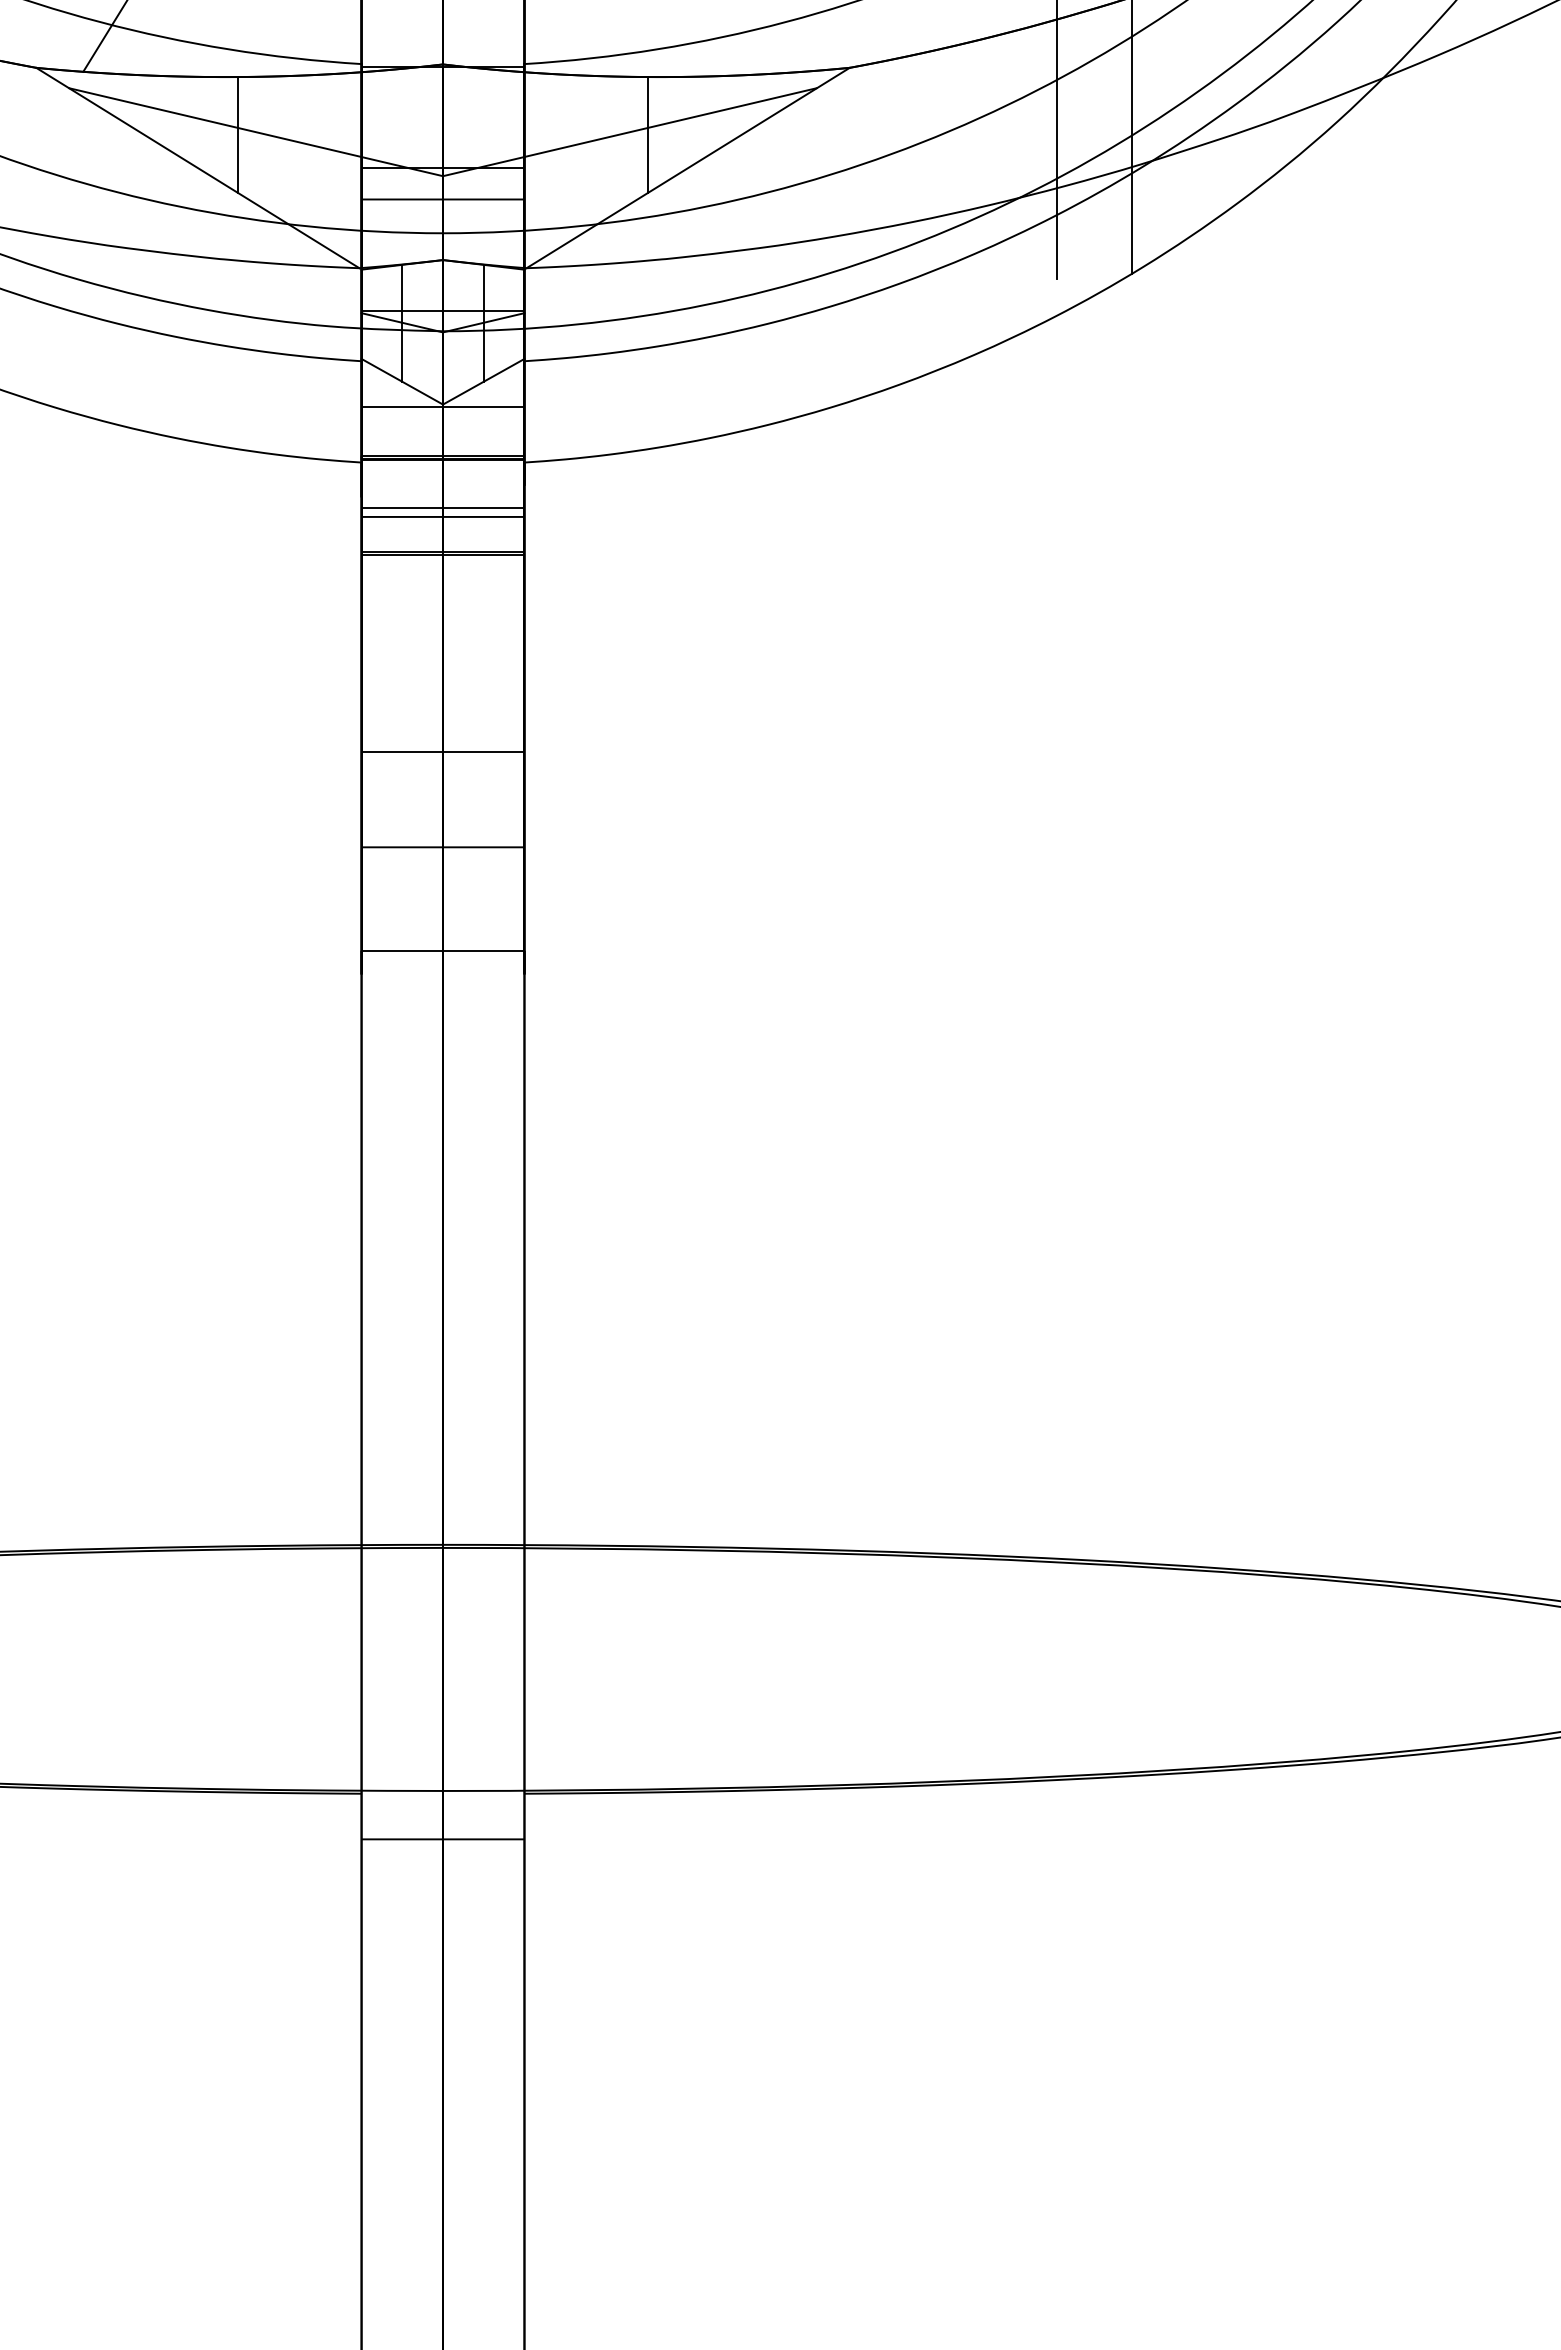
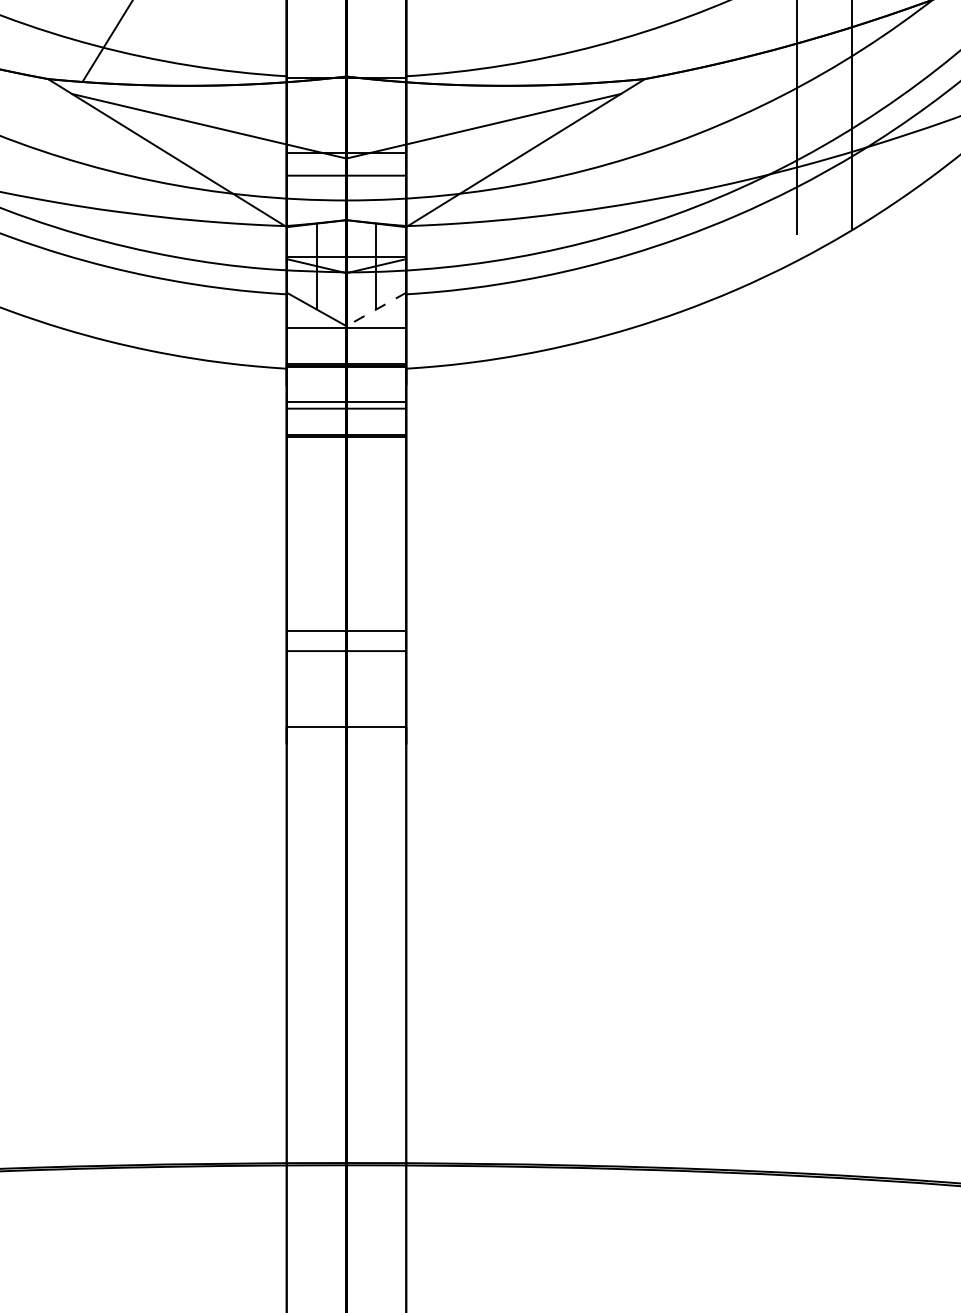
line: (238, 134) -> (196, 127), removed
line: (647, 134) -> (496, 127), removed
line: (483, 381) -> (376, 309), solid -> dashed
line: (442, 751) -> (346, 631), moved

